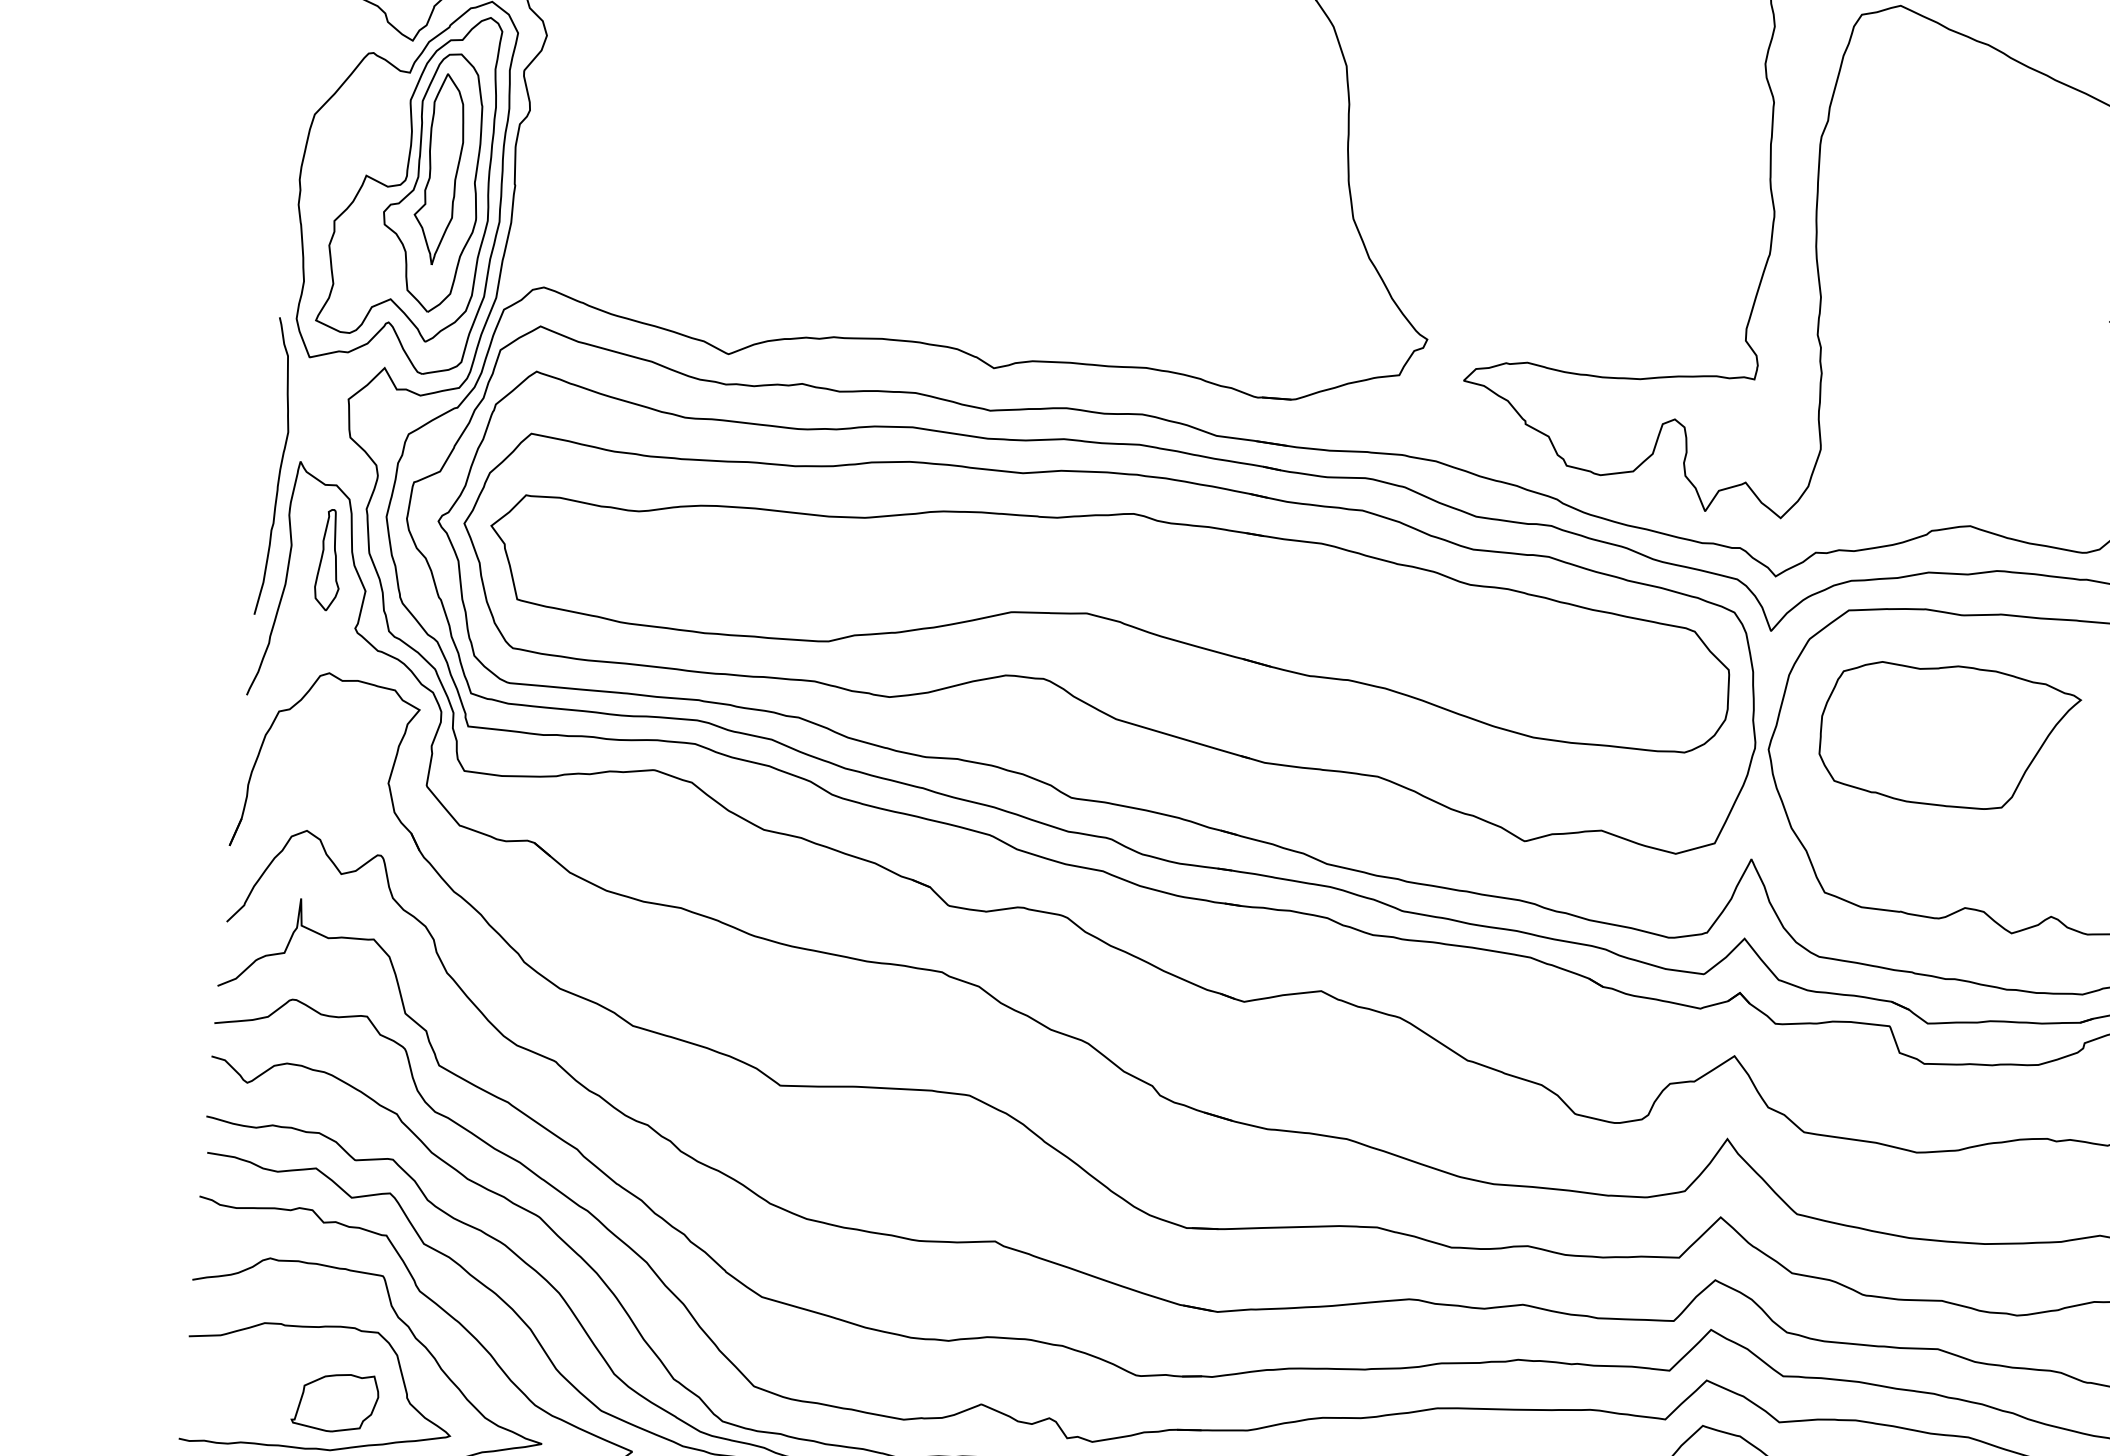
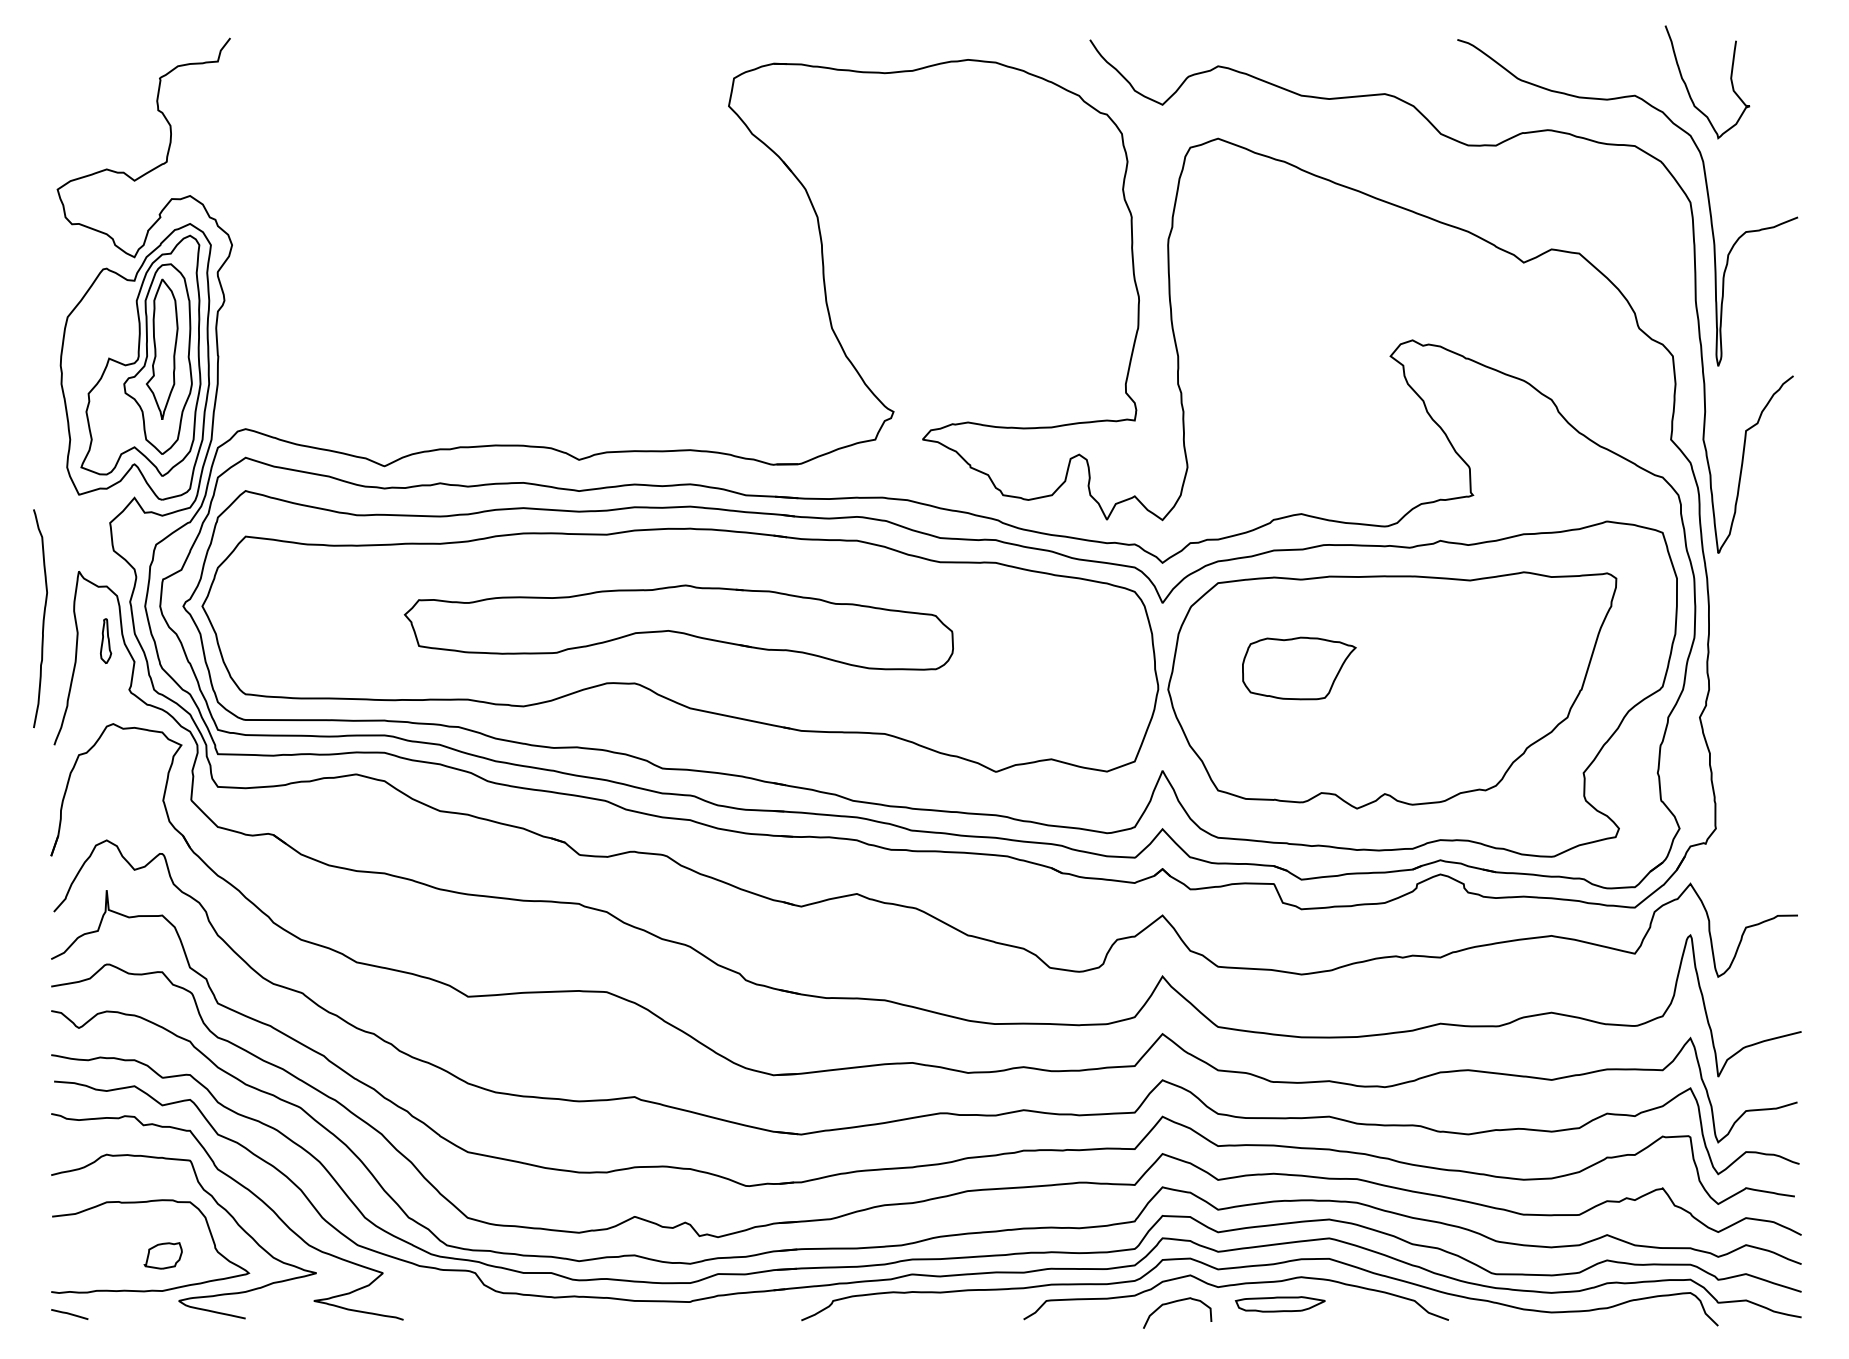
curve: (278, 468) -> (42, 619), moved
part: (328, 558) -> (105, 640), size x0.6
part: (1109, 607) -> (678, 627), size x0.6
part: (1949, 736) -> (1299, 668), size x0.6
part: (335, 1402) -> (163, 1255), size x0.6

